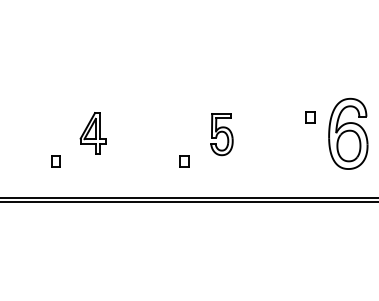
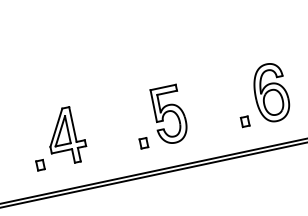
part: (310, 117) -> (245, 121), moved
part: (93, 132) -> (65, 135), size x1.67
part: (221, 134) -> (169, 115), size x1.67

